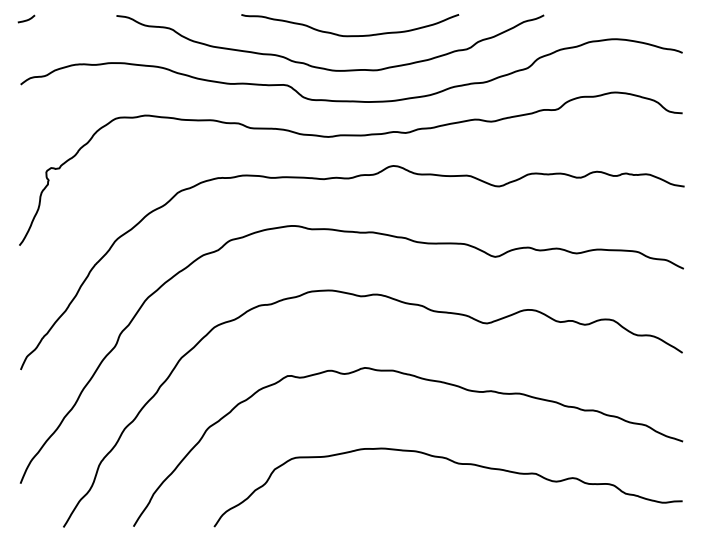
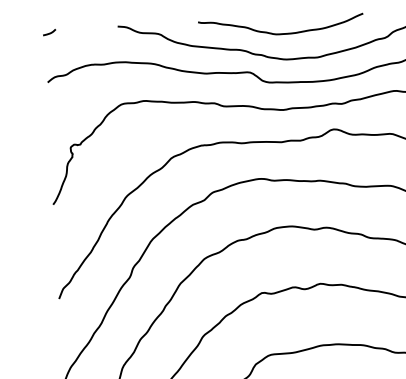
curve: (350, 35) -> (281, 33), moved

